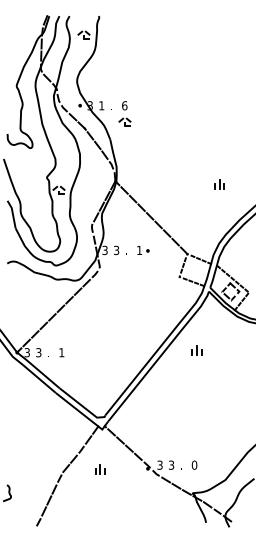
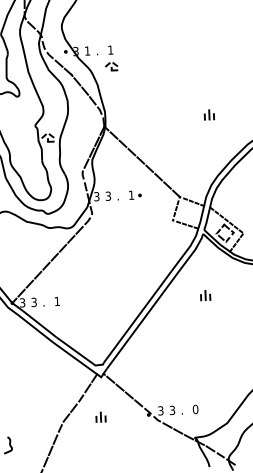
text: (124, 105) -> (110, 49), 6 -> 1
part: (219, 184) -> (208, 114), moved
part: (196, 350) -> (205, 295), moved

